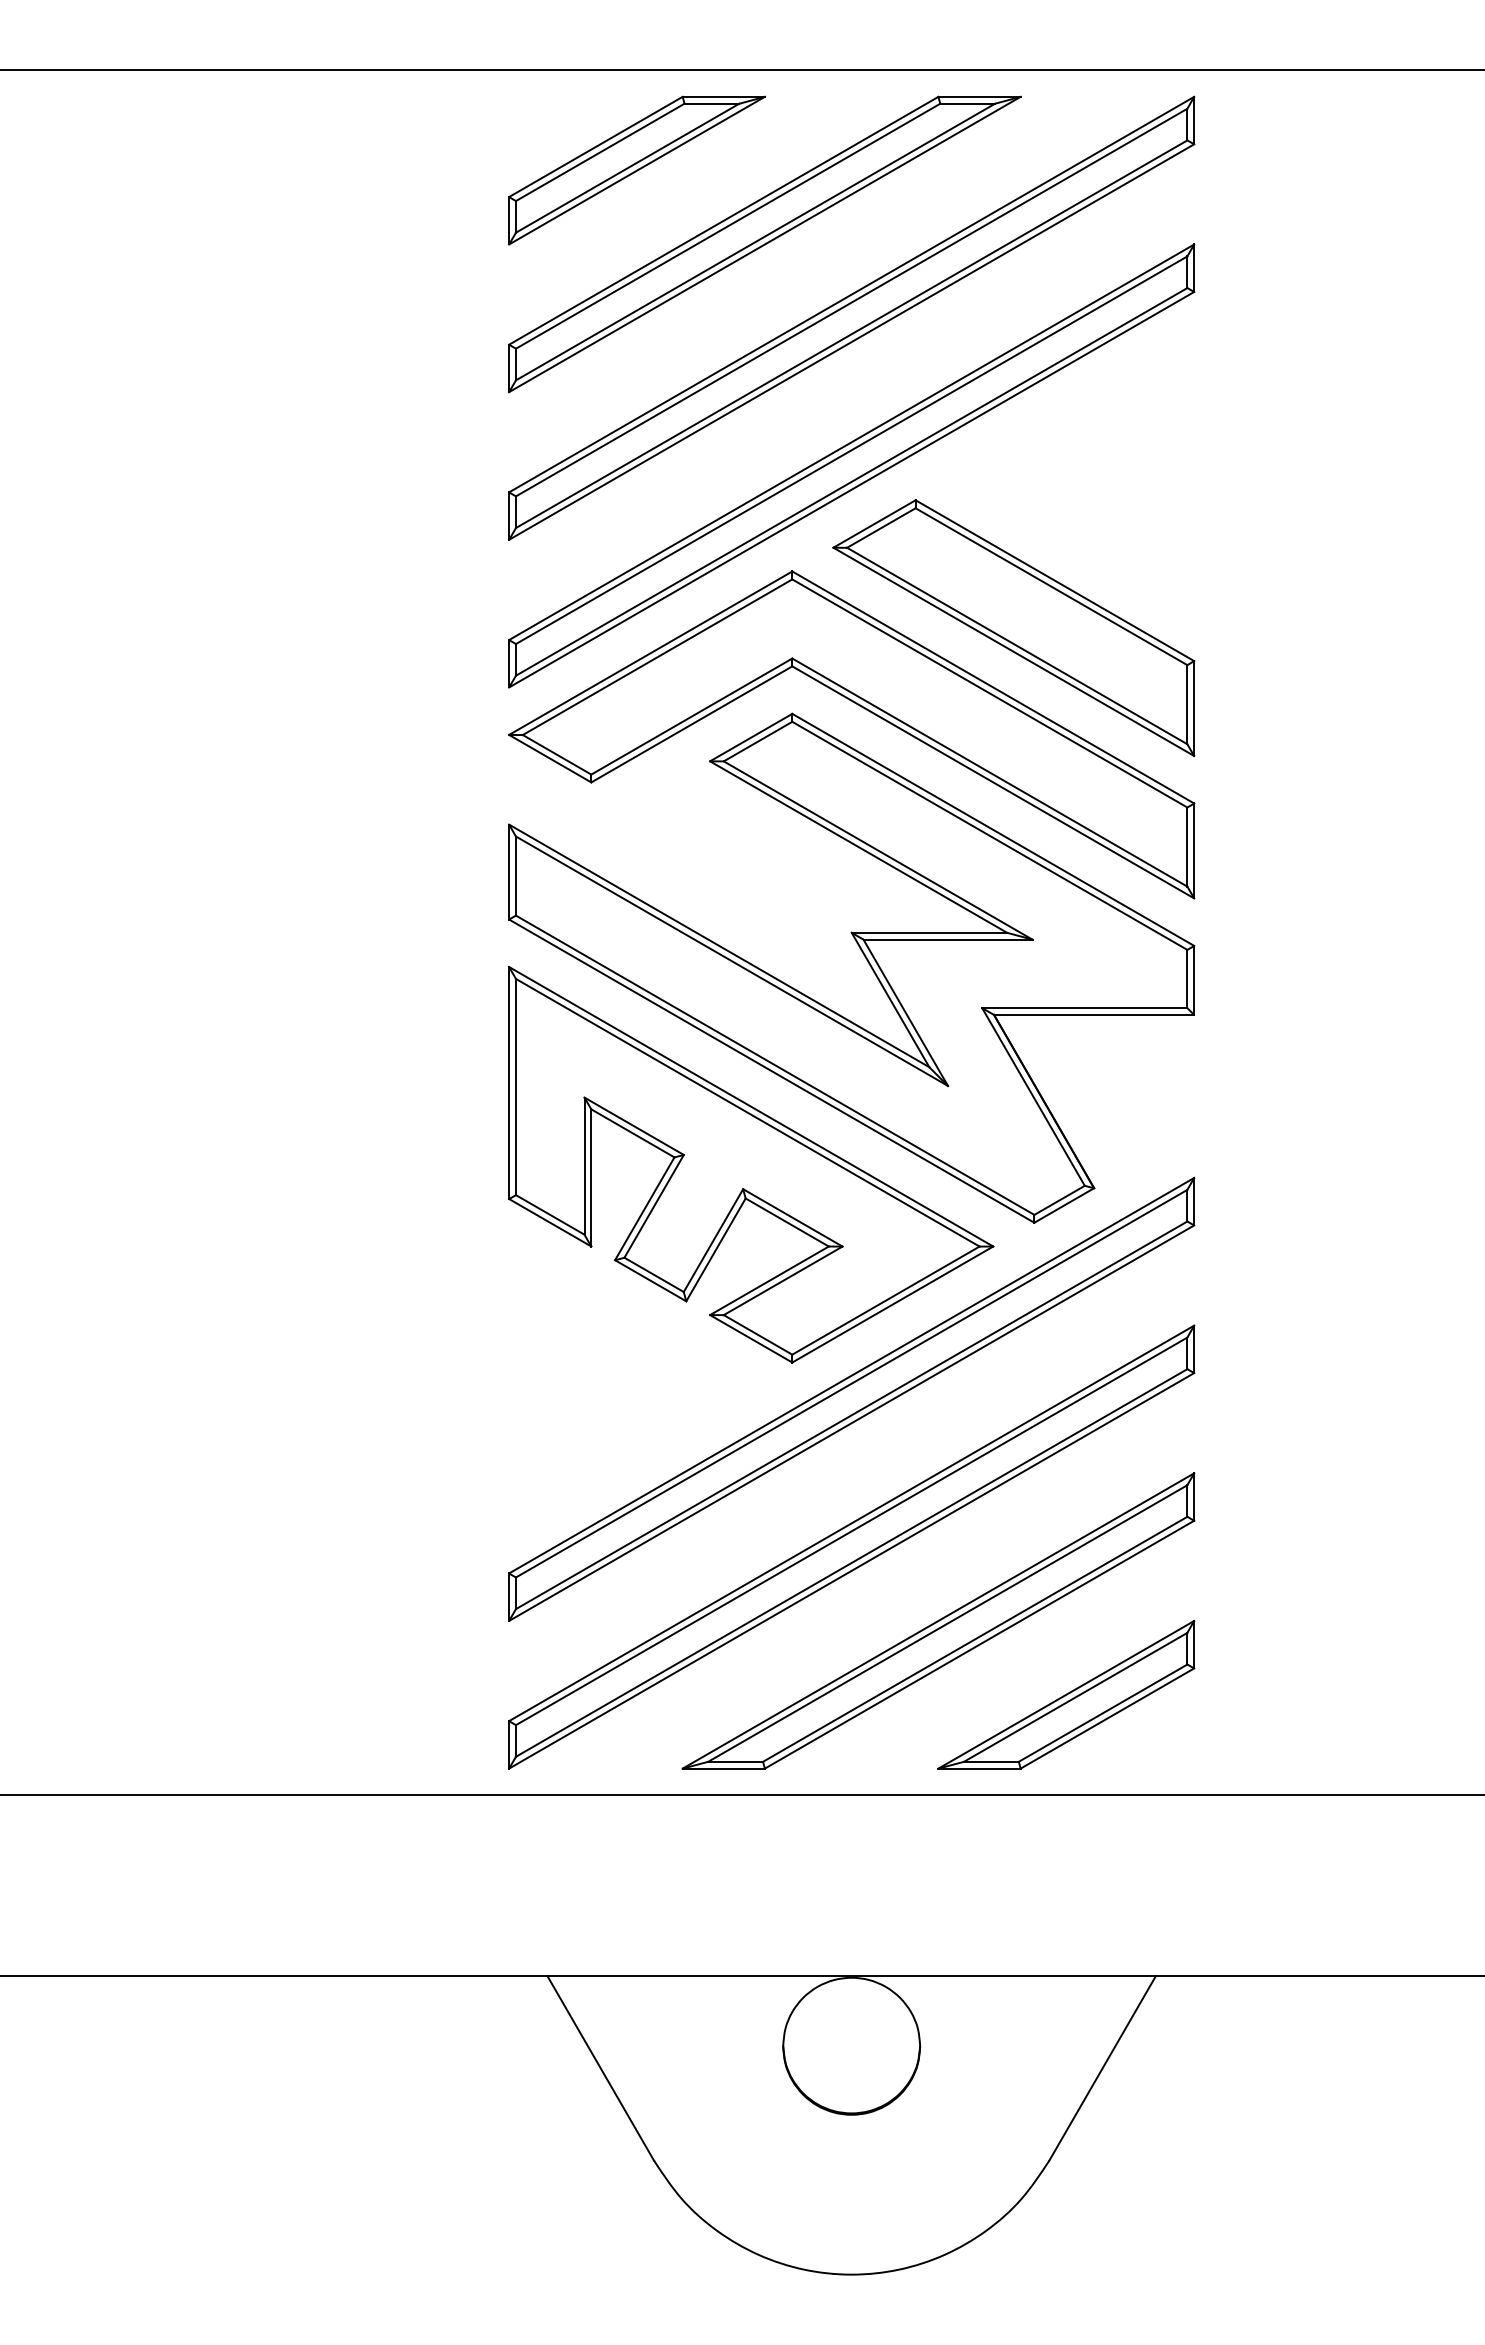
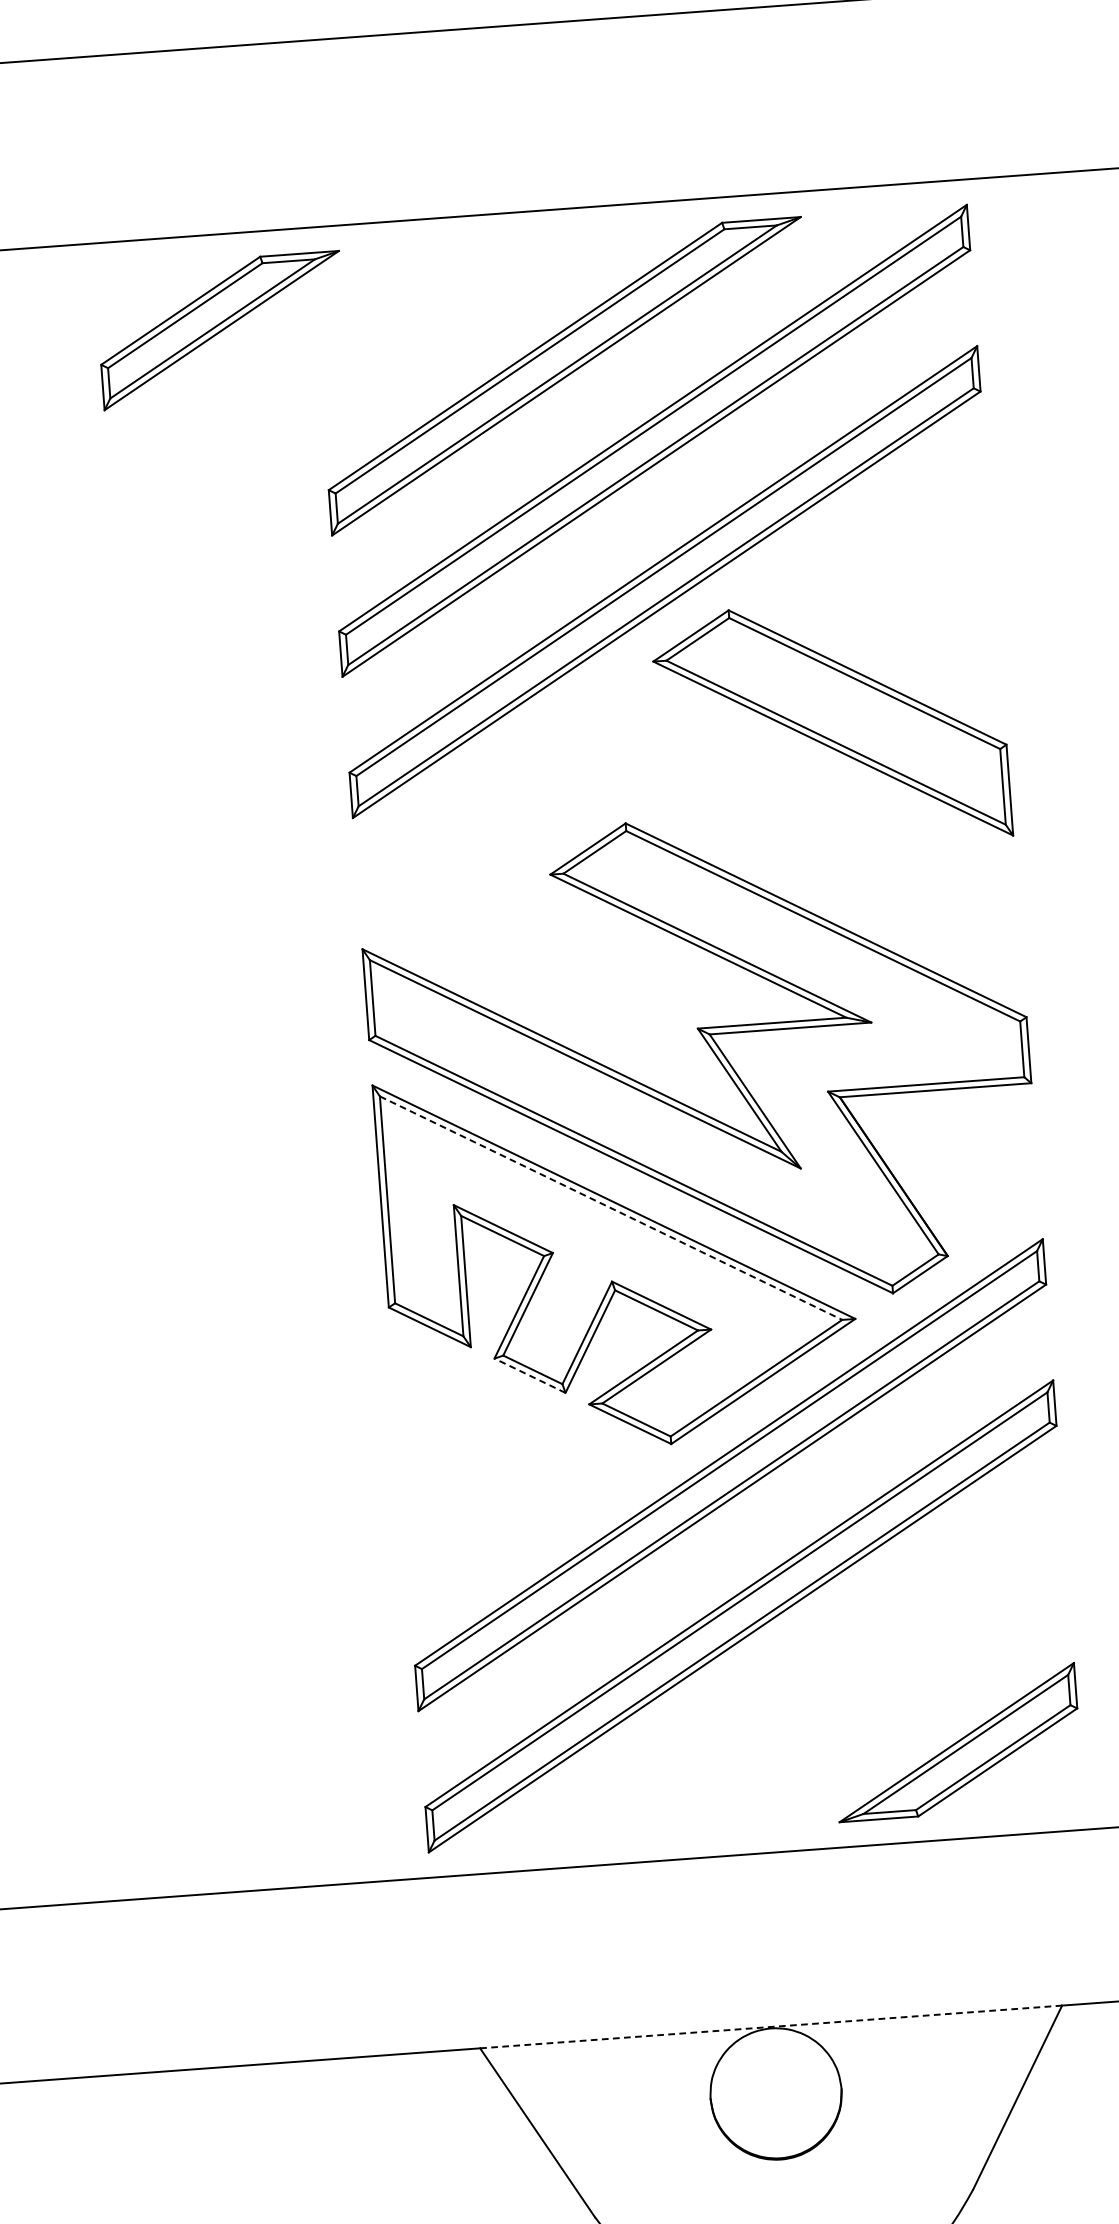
part: (636, 170) -> (221, 330), moved
part: (864, 709) -> (694, 814), removed
line: (747, 1112) -> (610, 1207), solid -> dashed
line: (650, 1280) -> (529, 1375), solid -> dashed
part: (938, 1620) -> (829, 1680), removed
line: (852, 1976) -> (771, 2027), solid -> dashed

